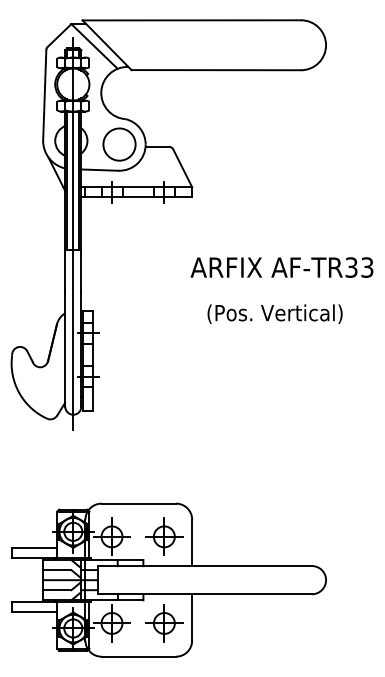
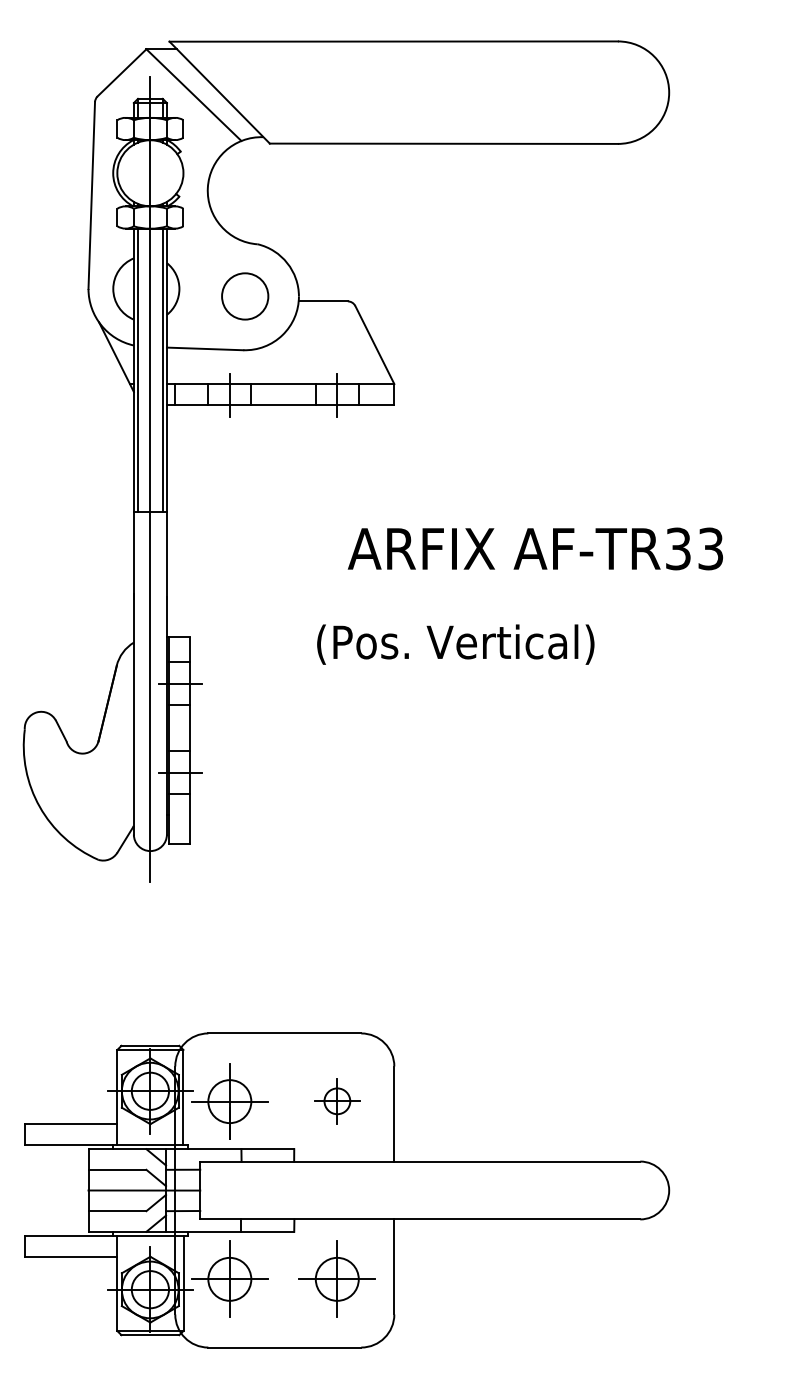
circle: (119, 144) -> (245, 296), size x0.7
text: (281, 267) -> (534, 548), moved
text: (274, 313) -> (454, 643), moved
part: (164, 536) -> (337, 1100), size x0.6

